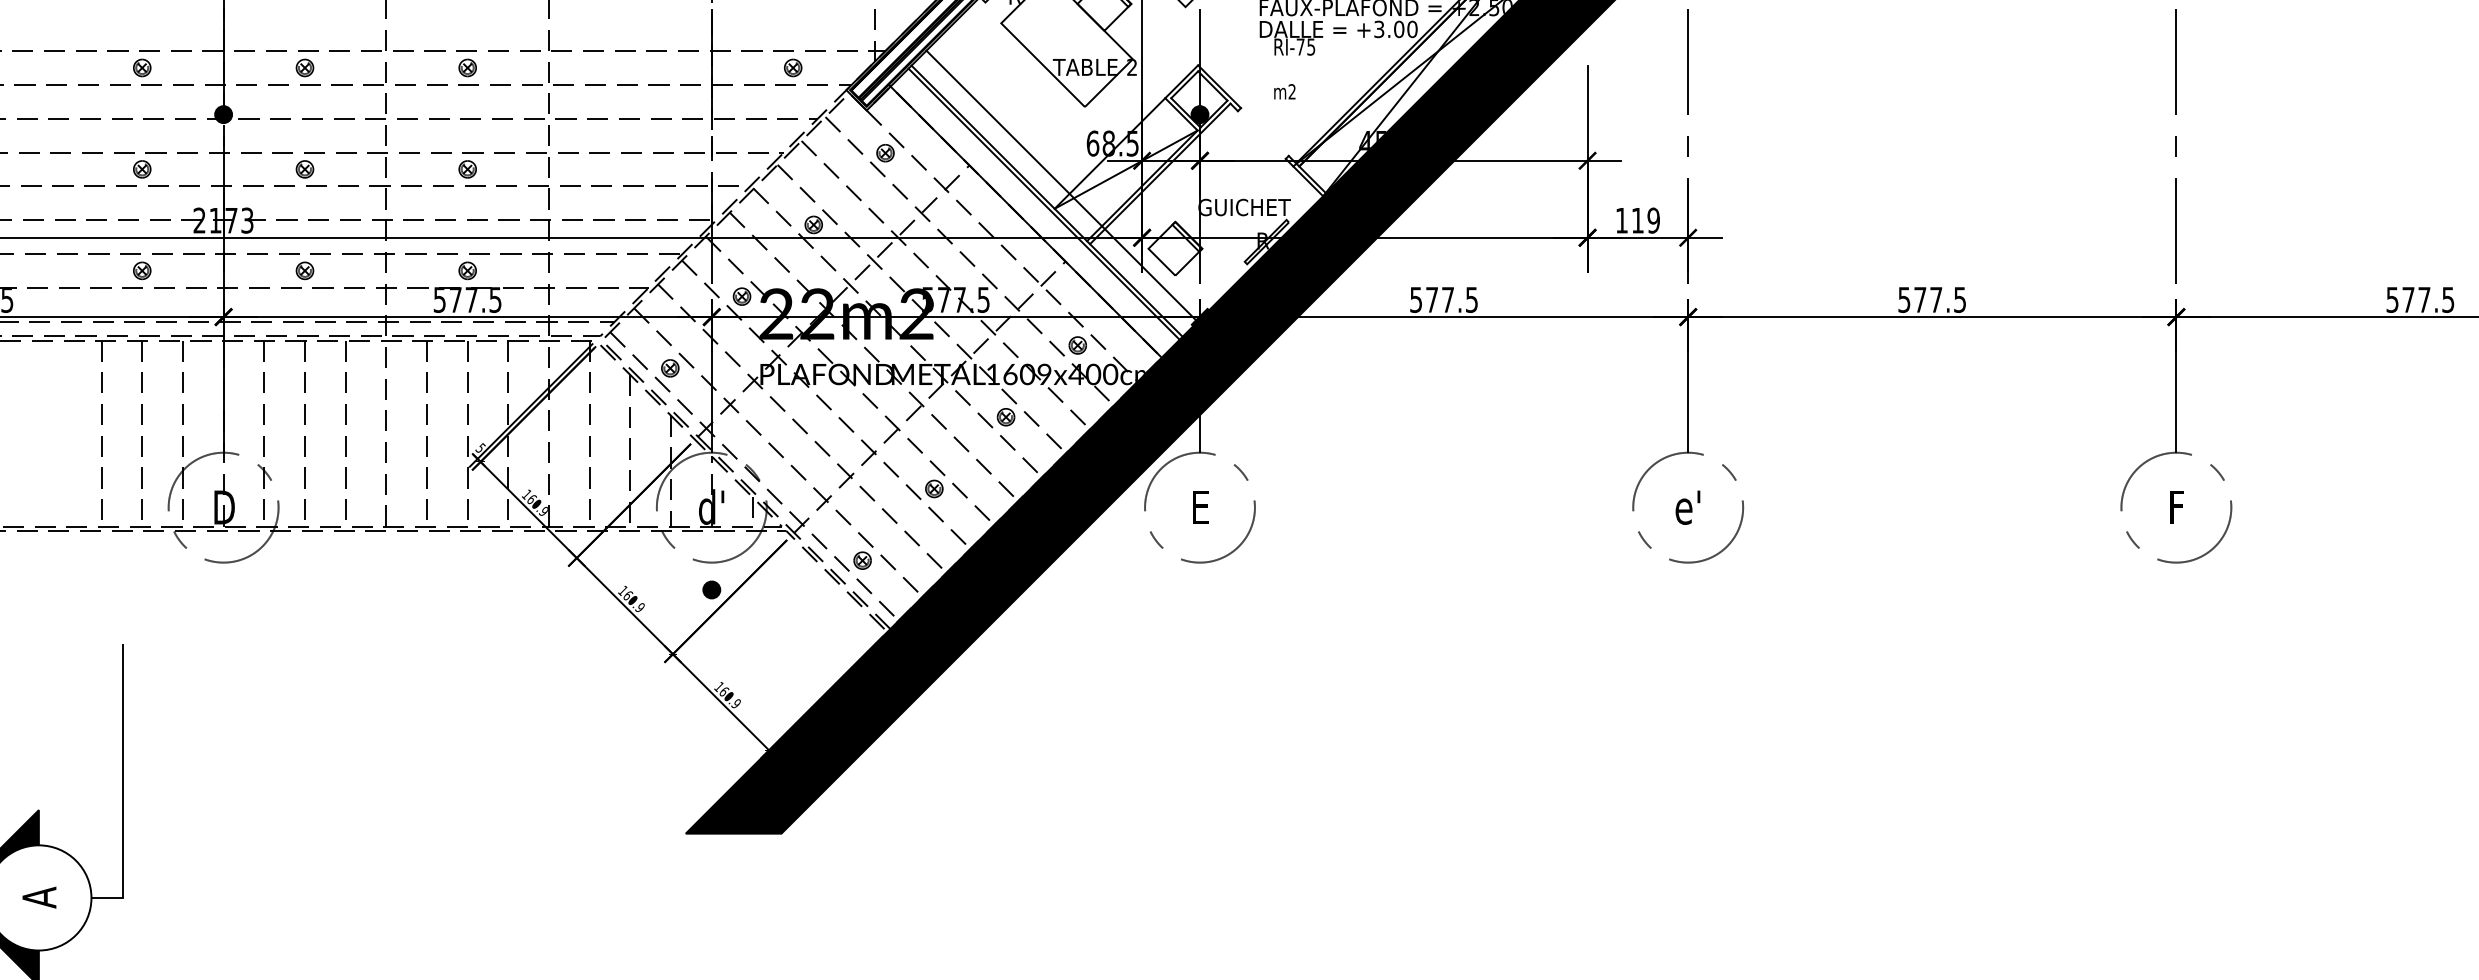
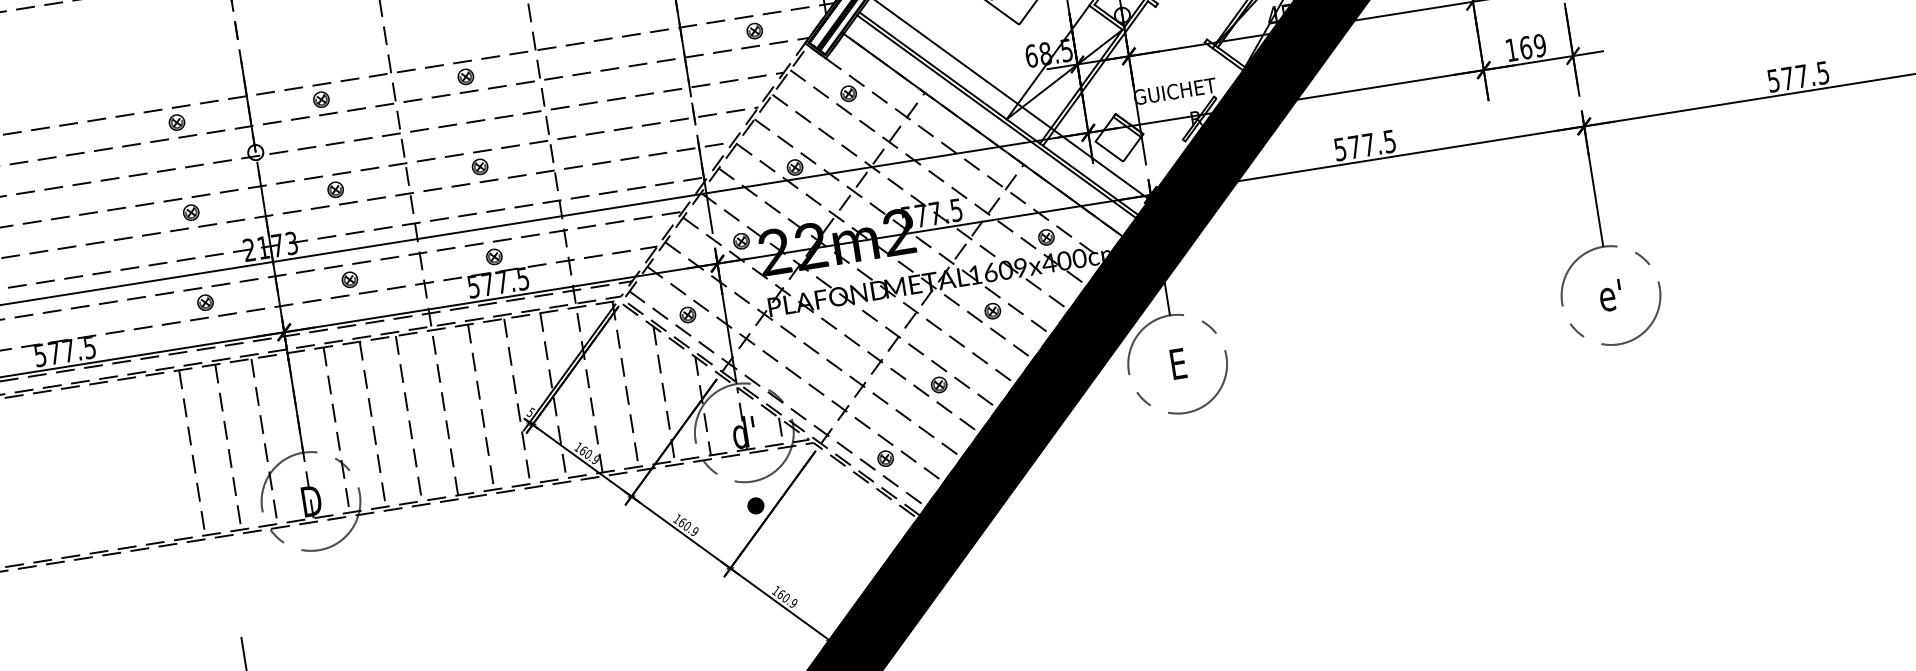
fill: (223, 114) -> (255, 152), removed
fill: (1199, 114) -> (1121, 15), removed
text: (1637, 220) -> (1525, 47), 119 -> 169

